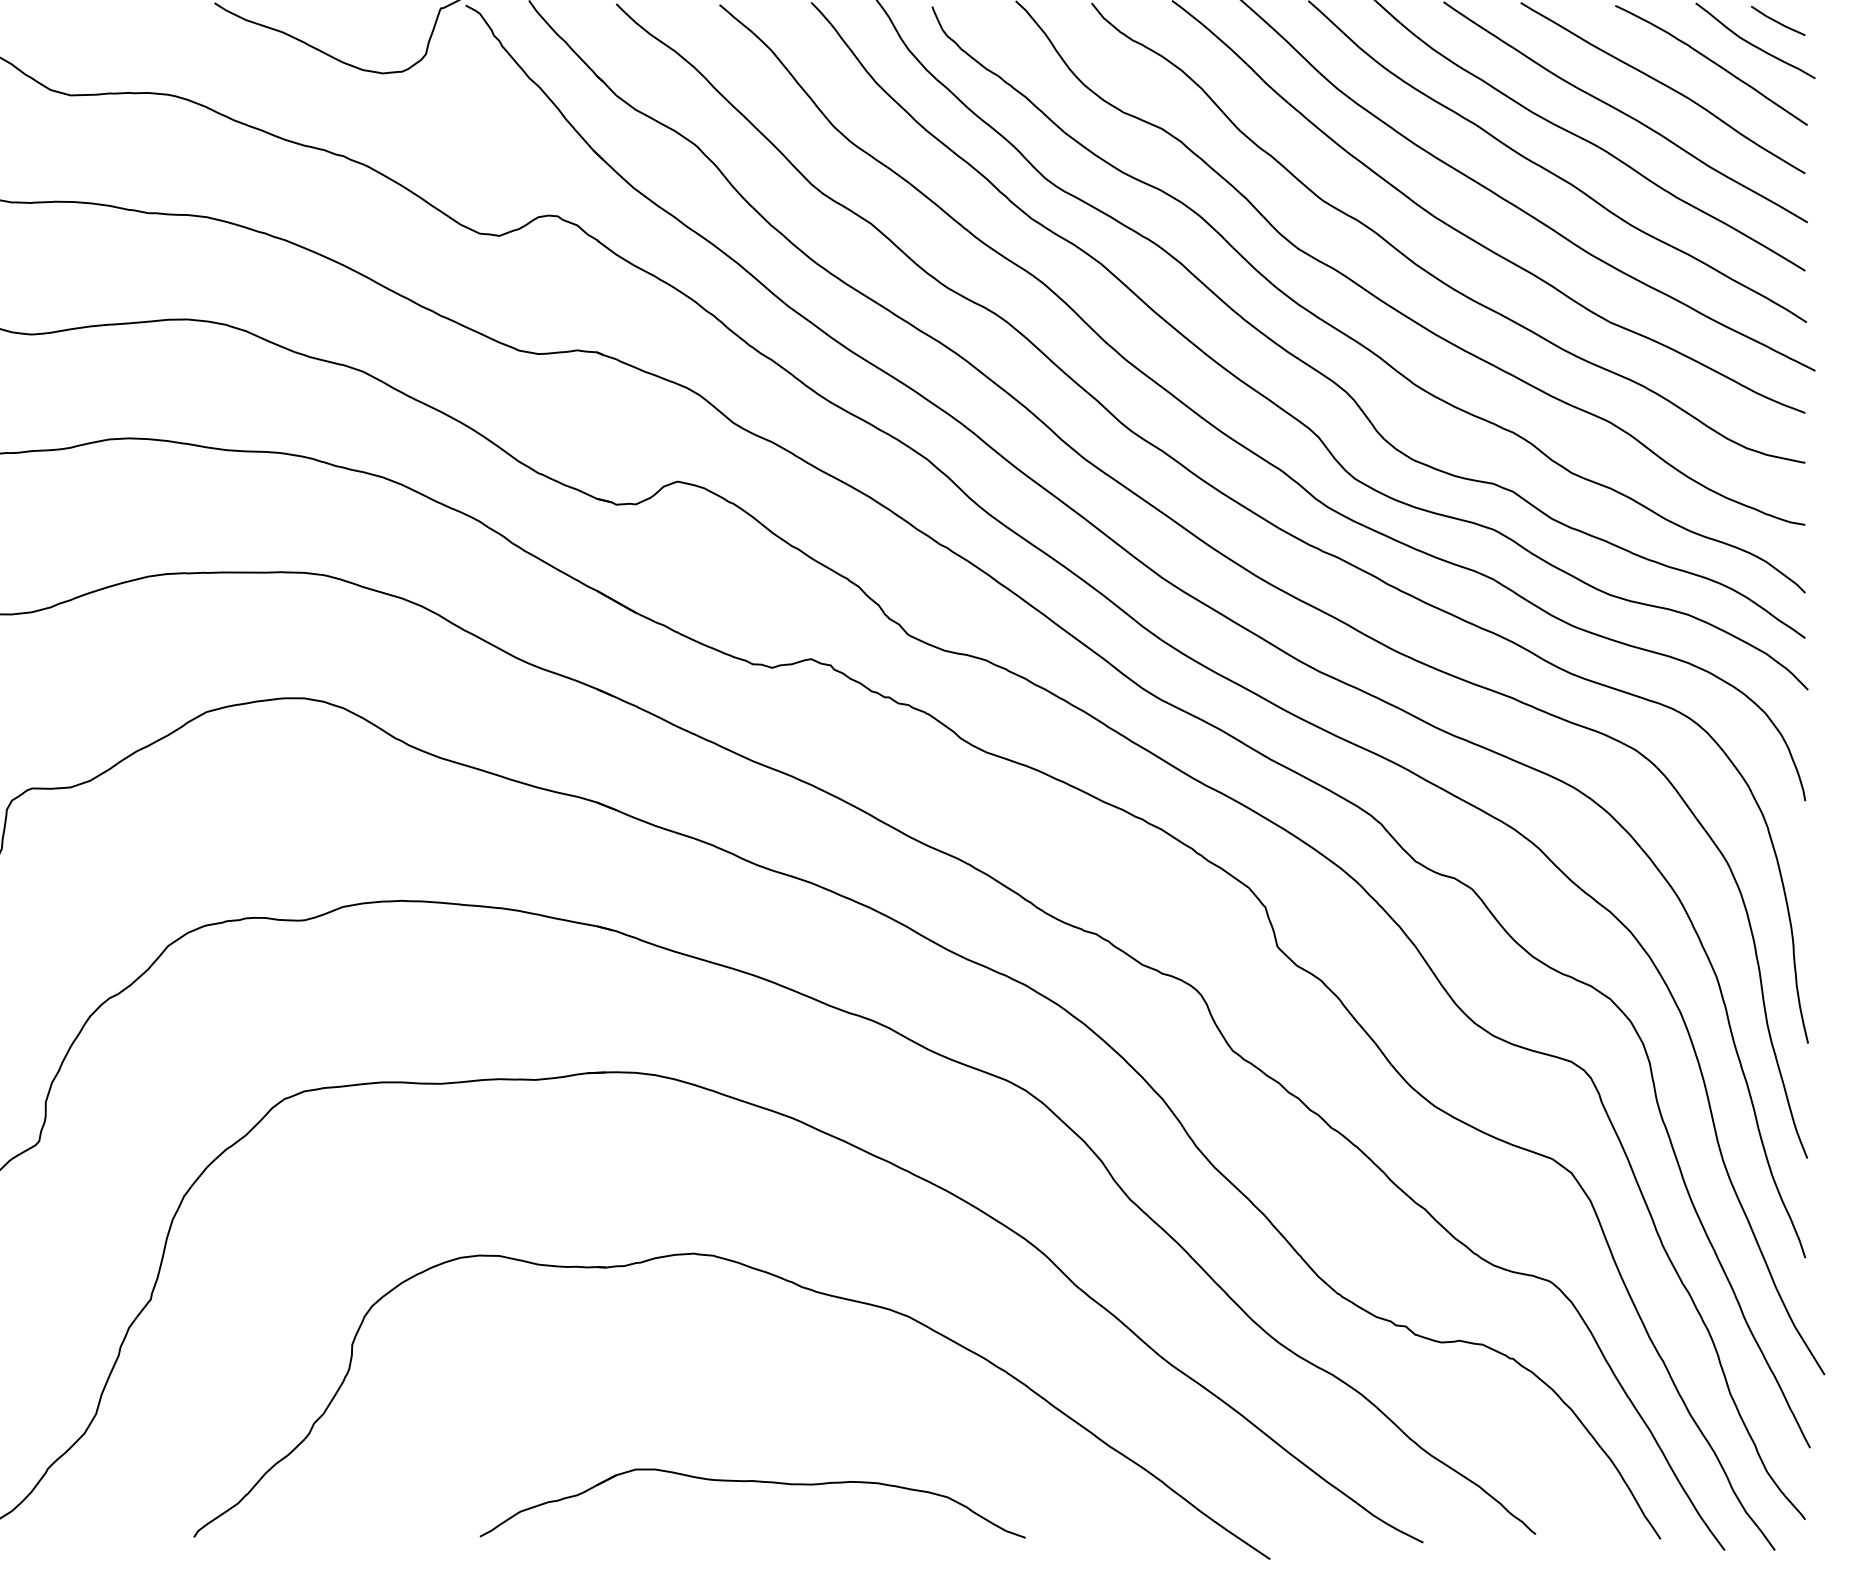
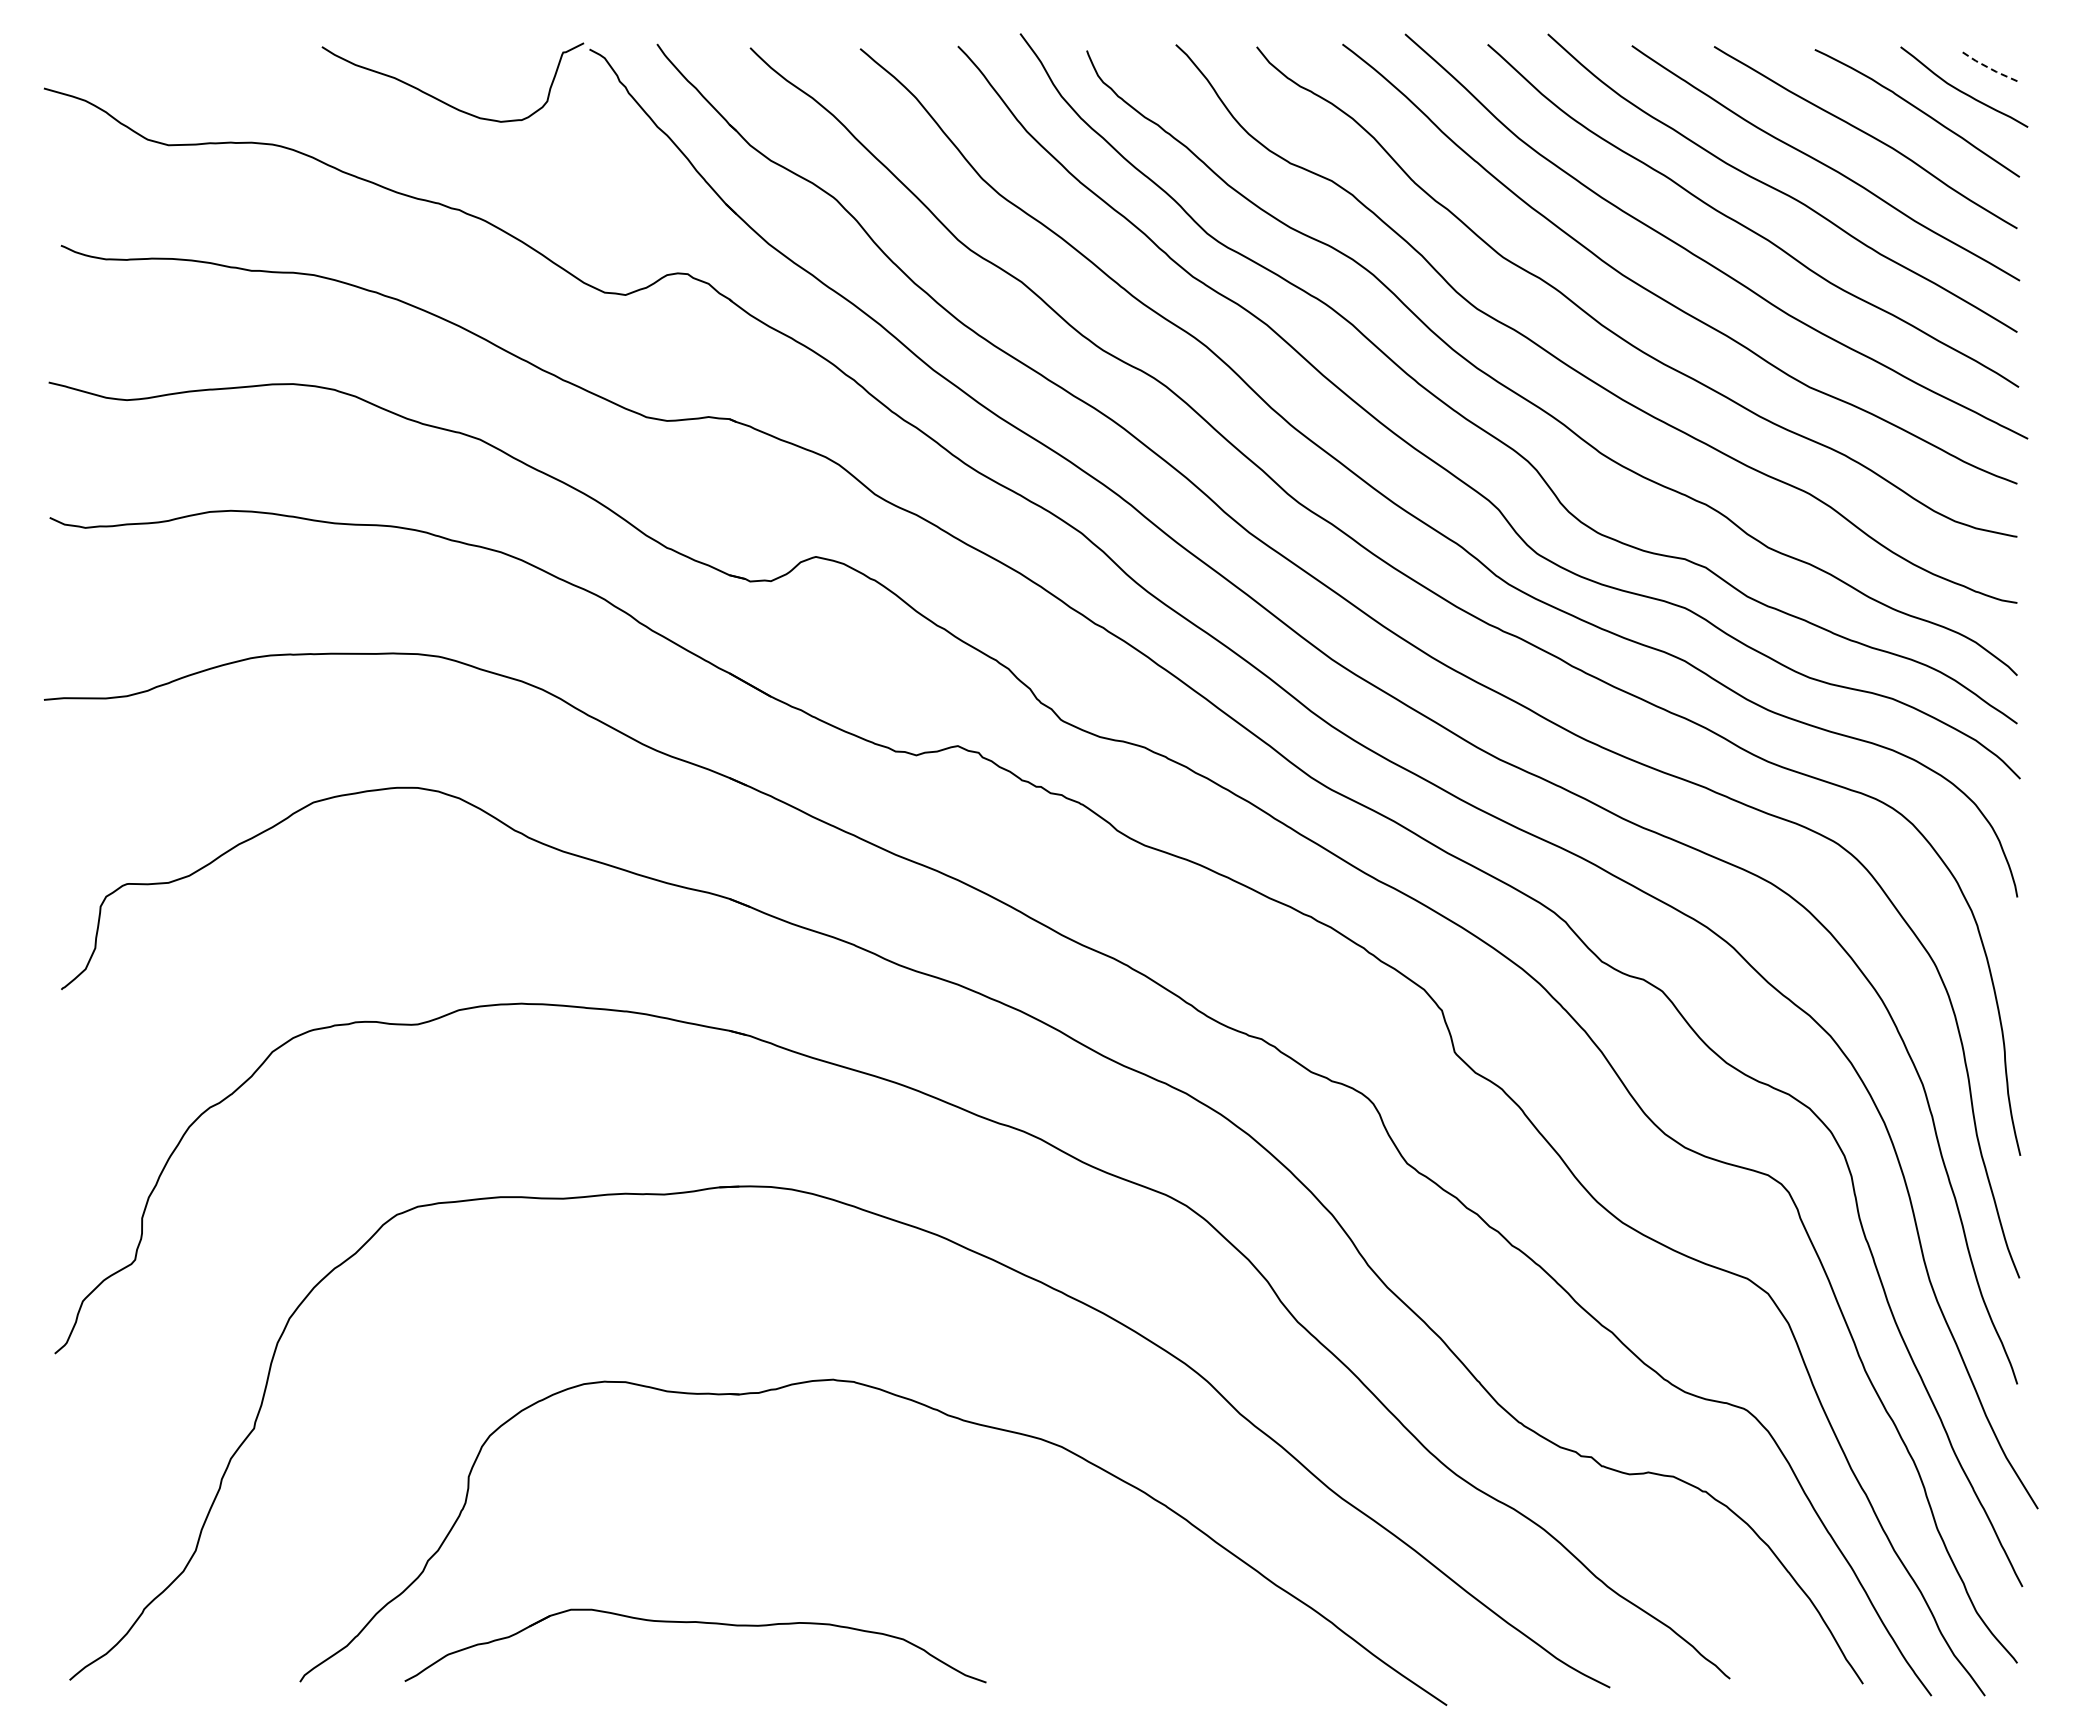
line: (1777, 21) -> (1987, 66), solid -> dashed
part: (755, 1482) -> (698, 1623), moved

